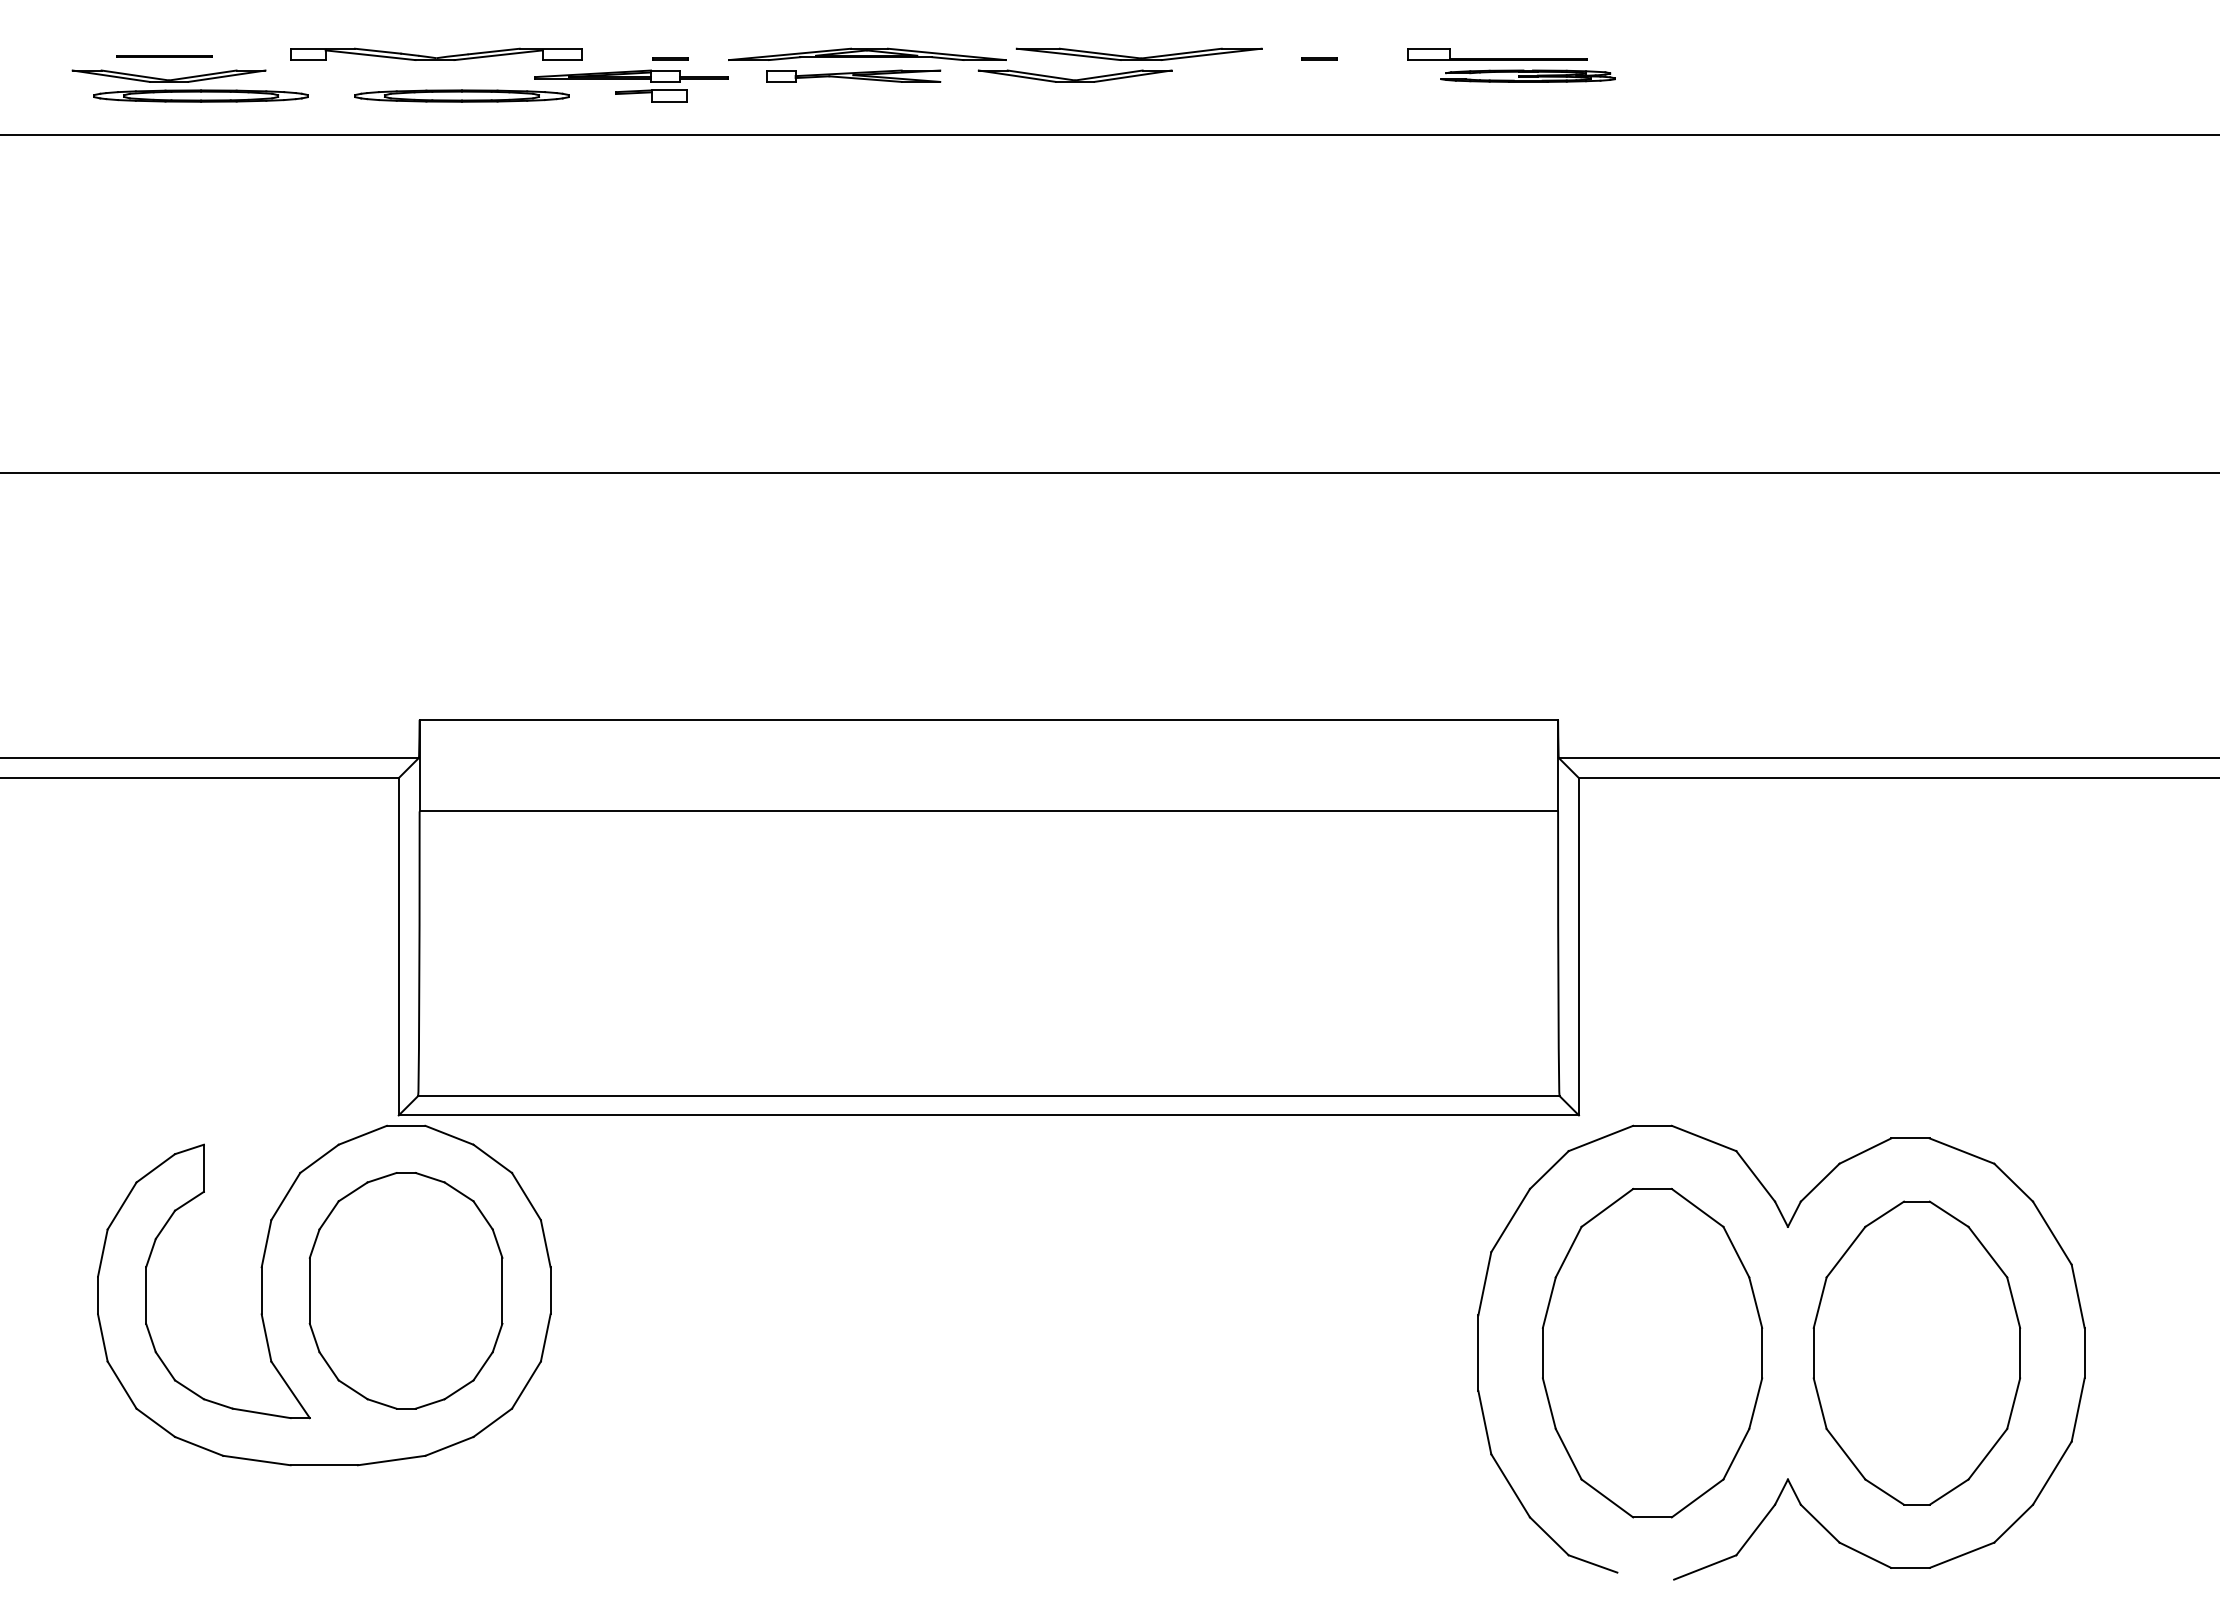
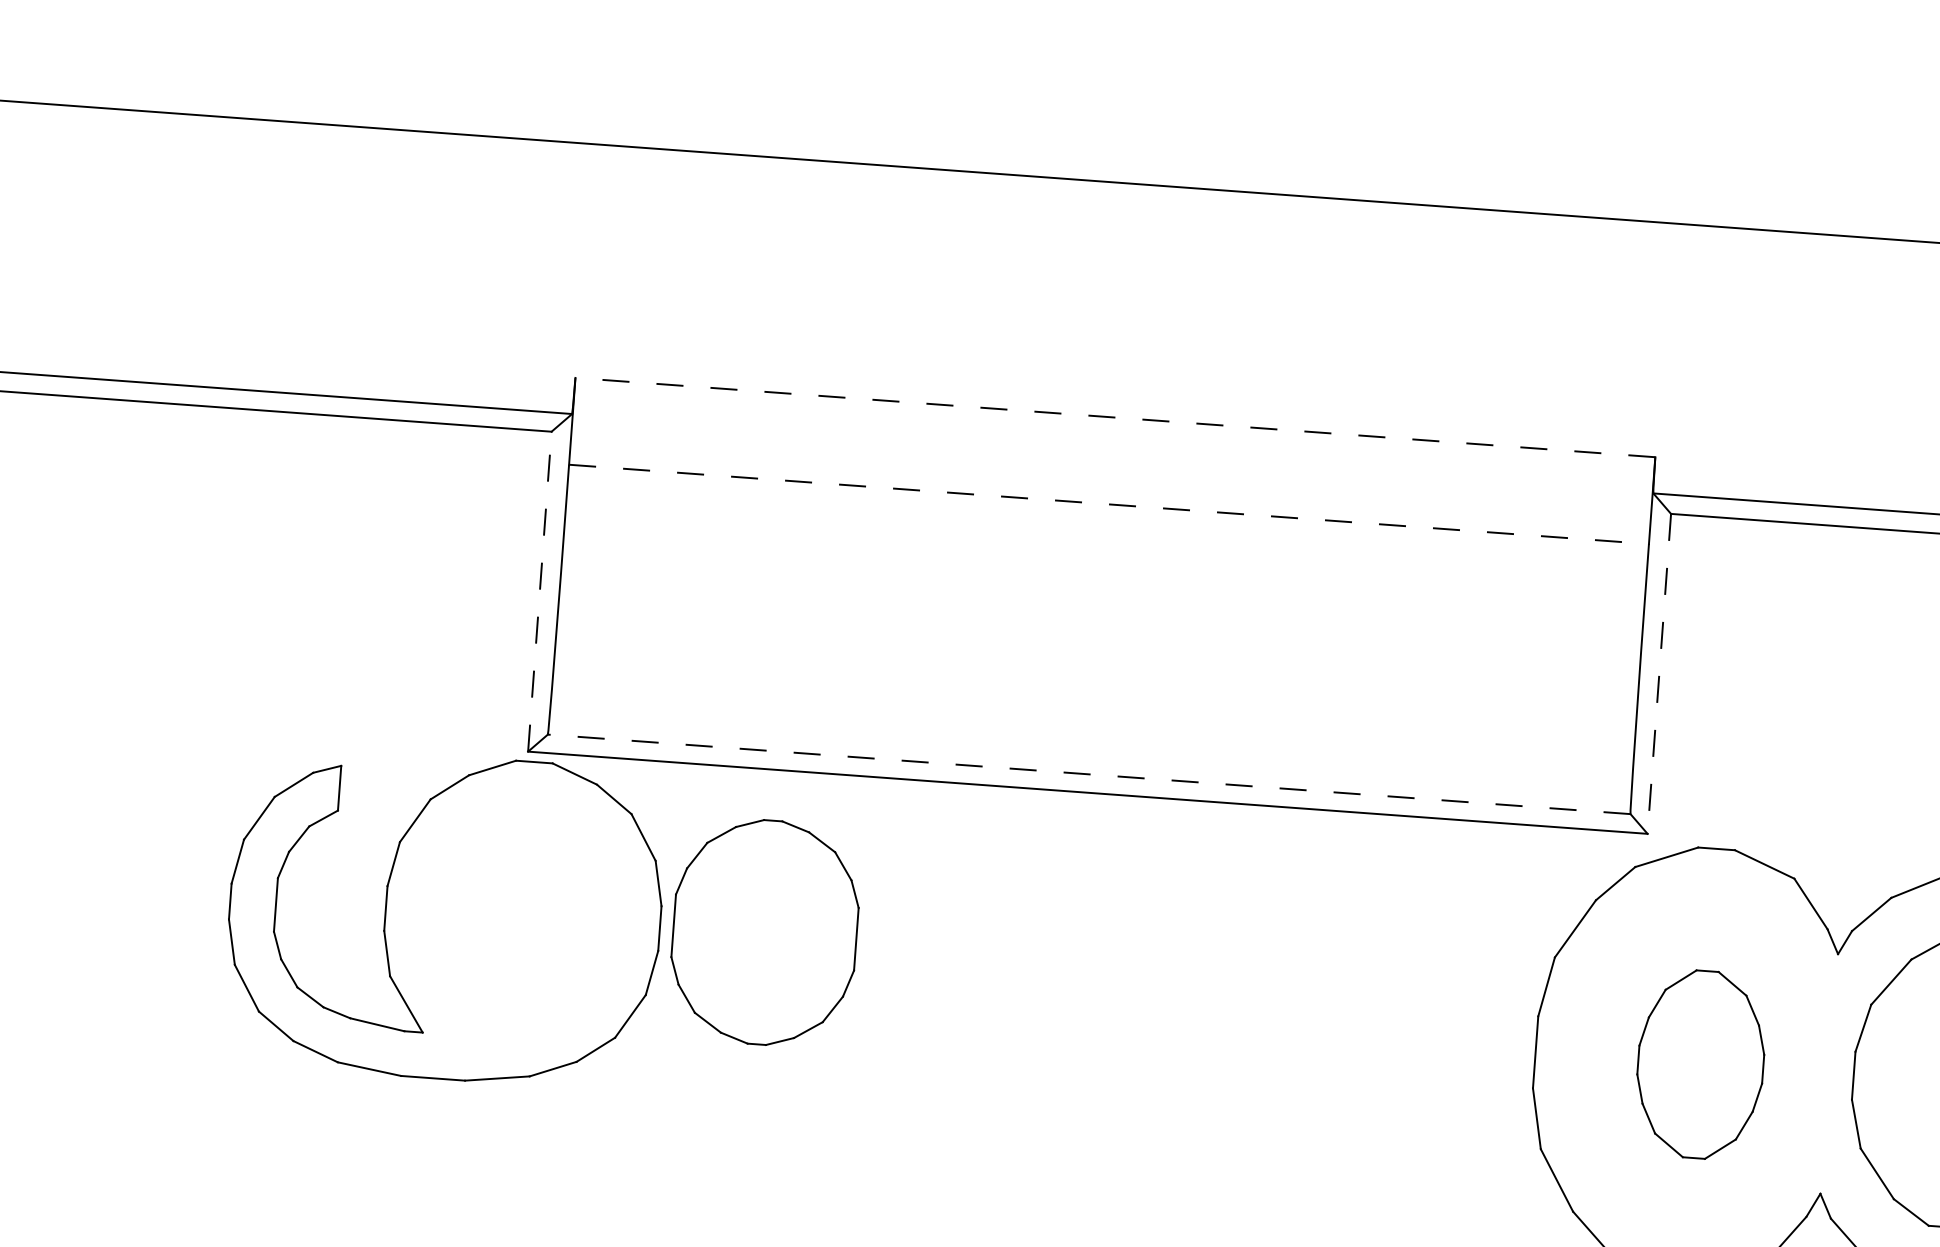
line: (988, 719) -> (1115, 417), solid -> dashed
line: (989, 811) -> (1109, 504), solid -> dashed
line: (398, 946) -> (539, 591), solid -> dashed
line: (1578, 946) -> (1658, 673), solid -> dashed
line: (988, 1096) -> (1088, 774), solid -> dashed
part: (405, 1290) -> (764, 932), moved
part: (1652, 1353) -> (1700, 1064), size x0.6

